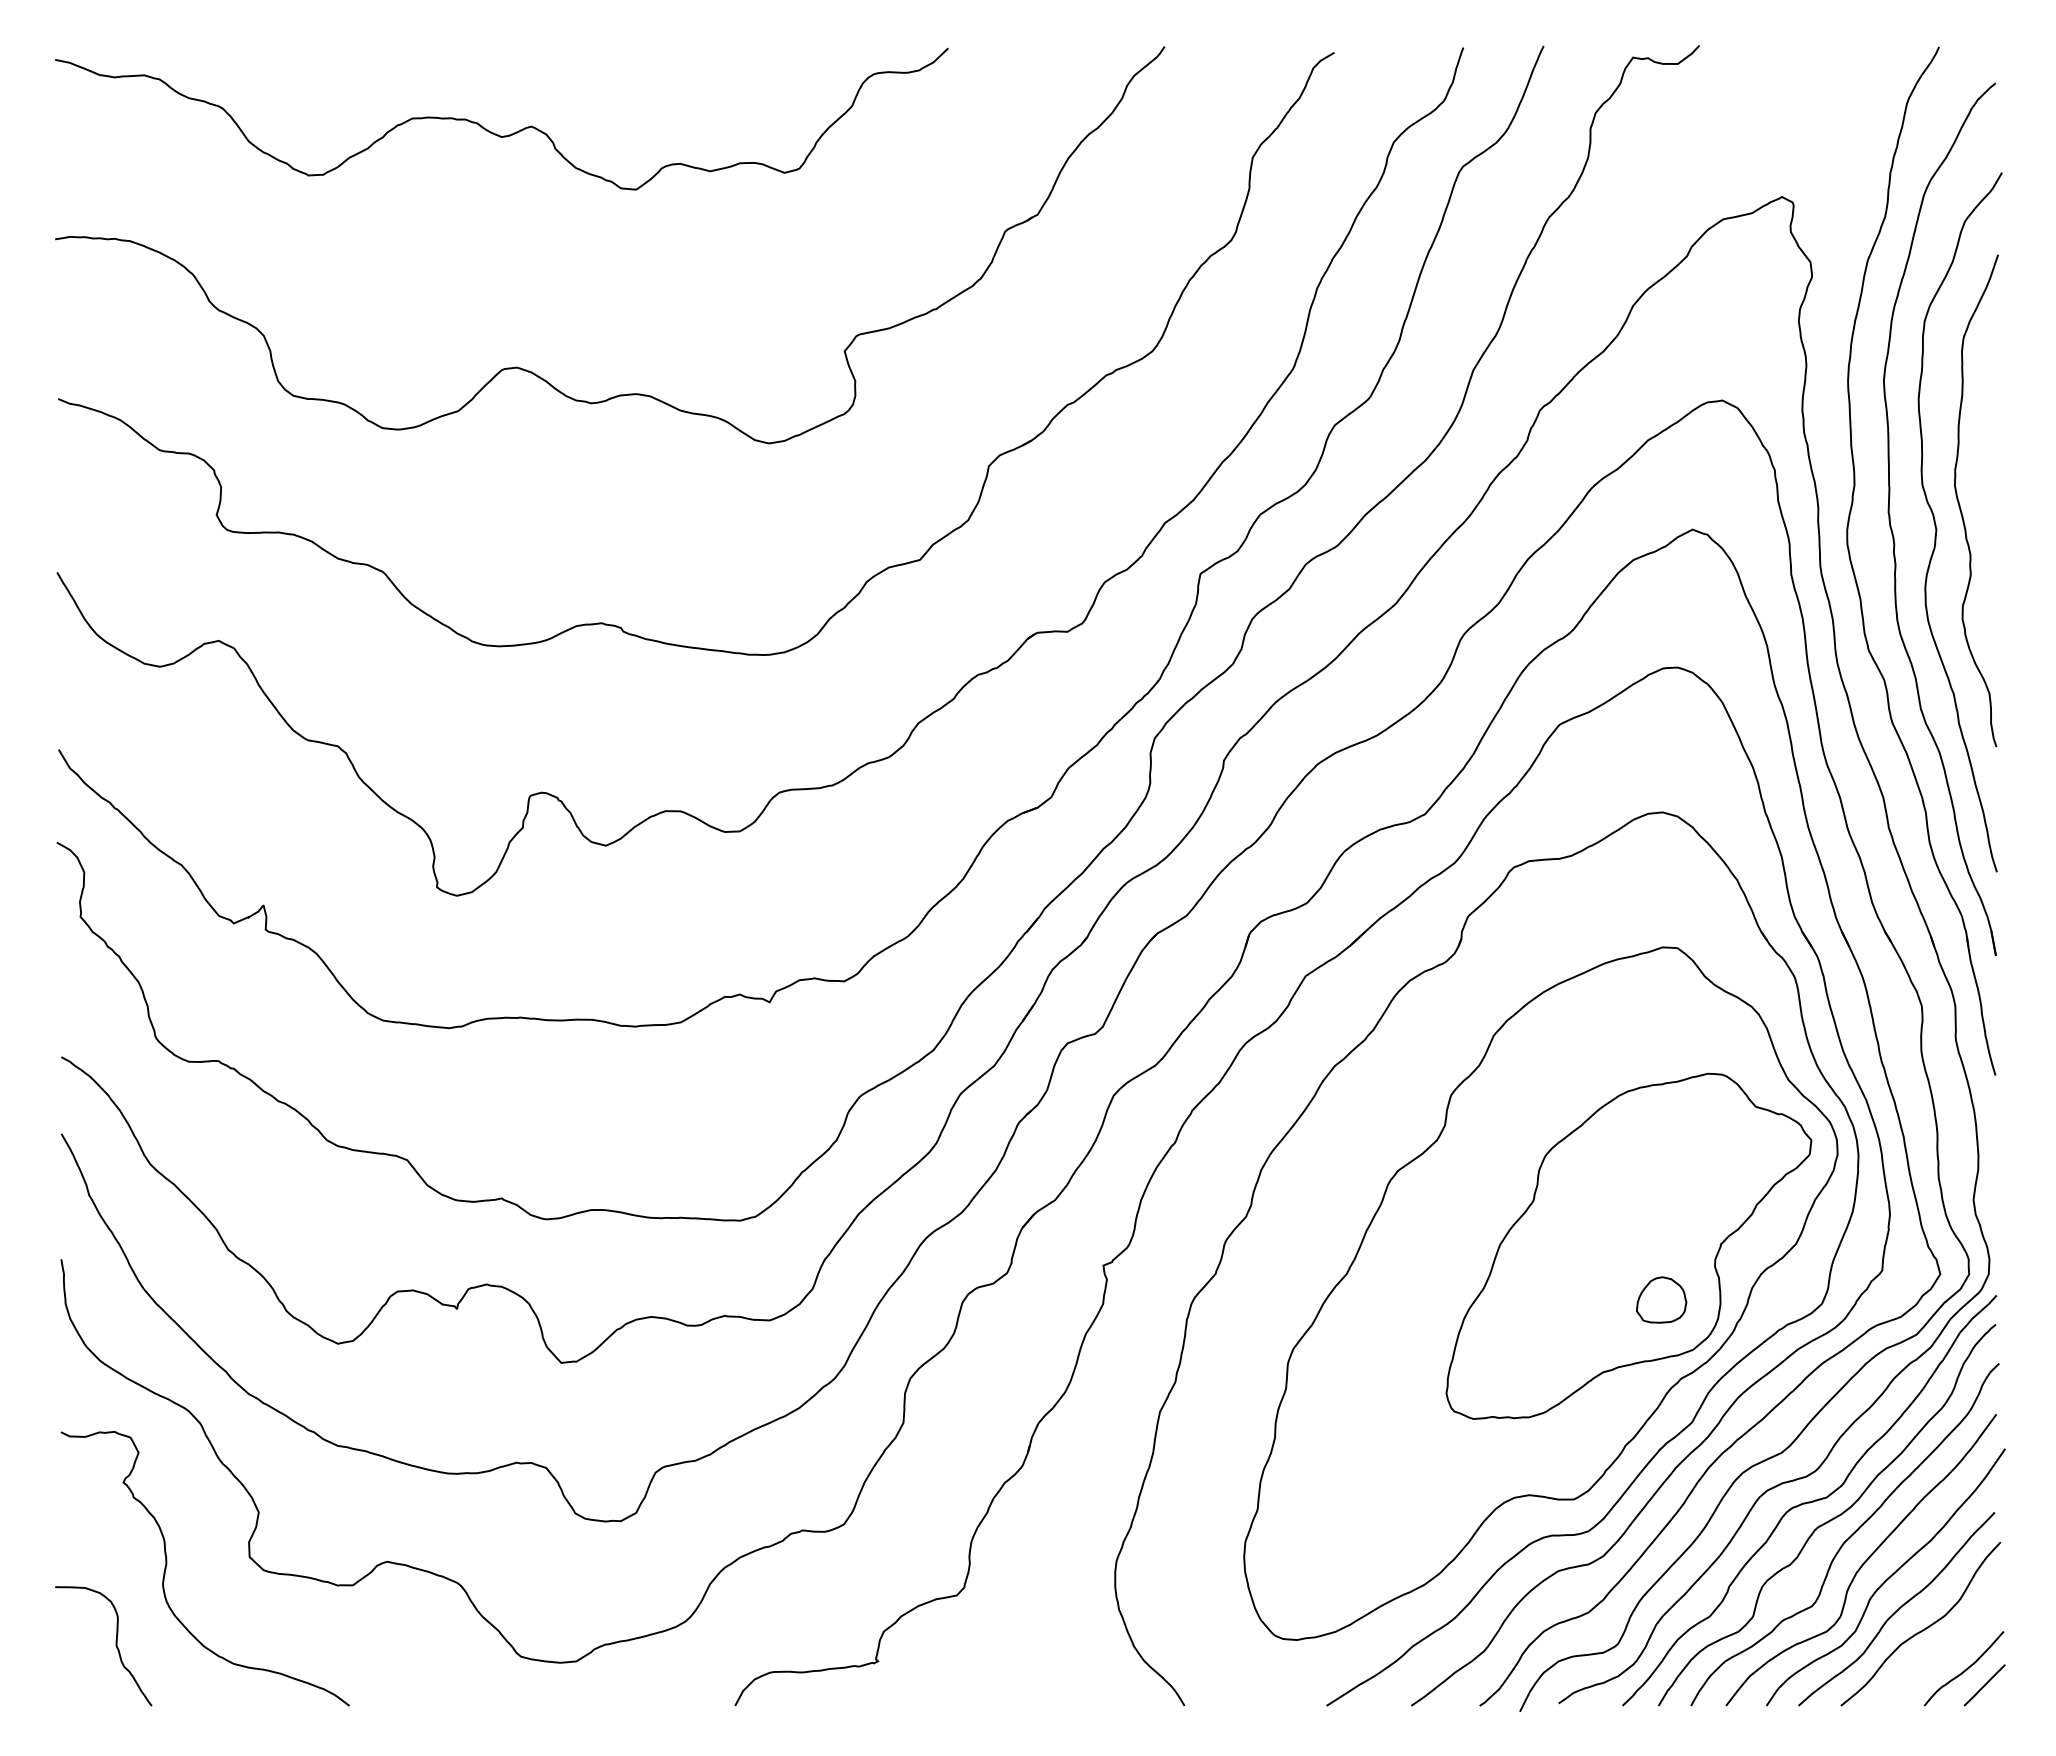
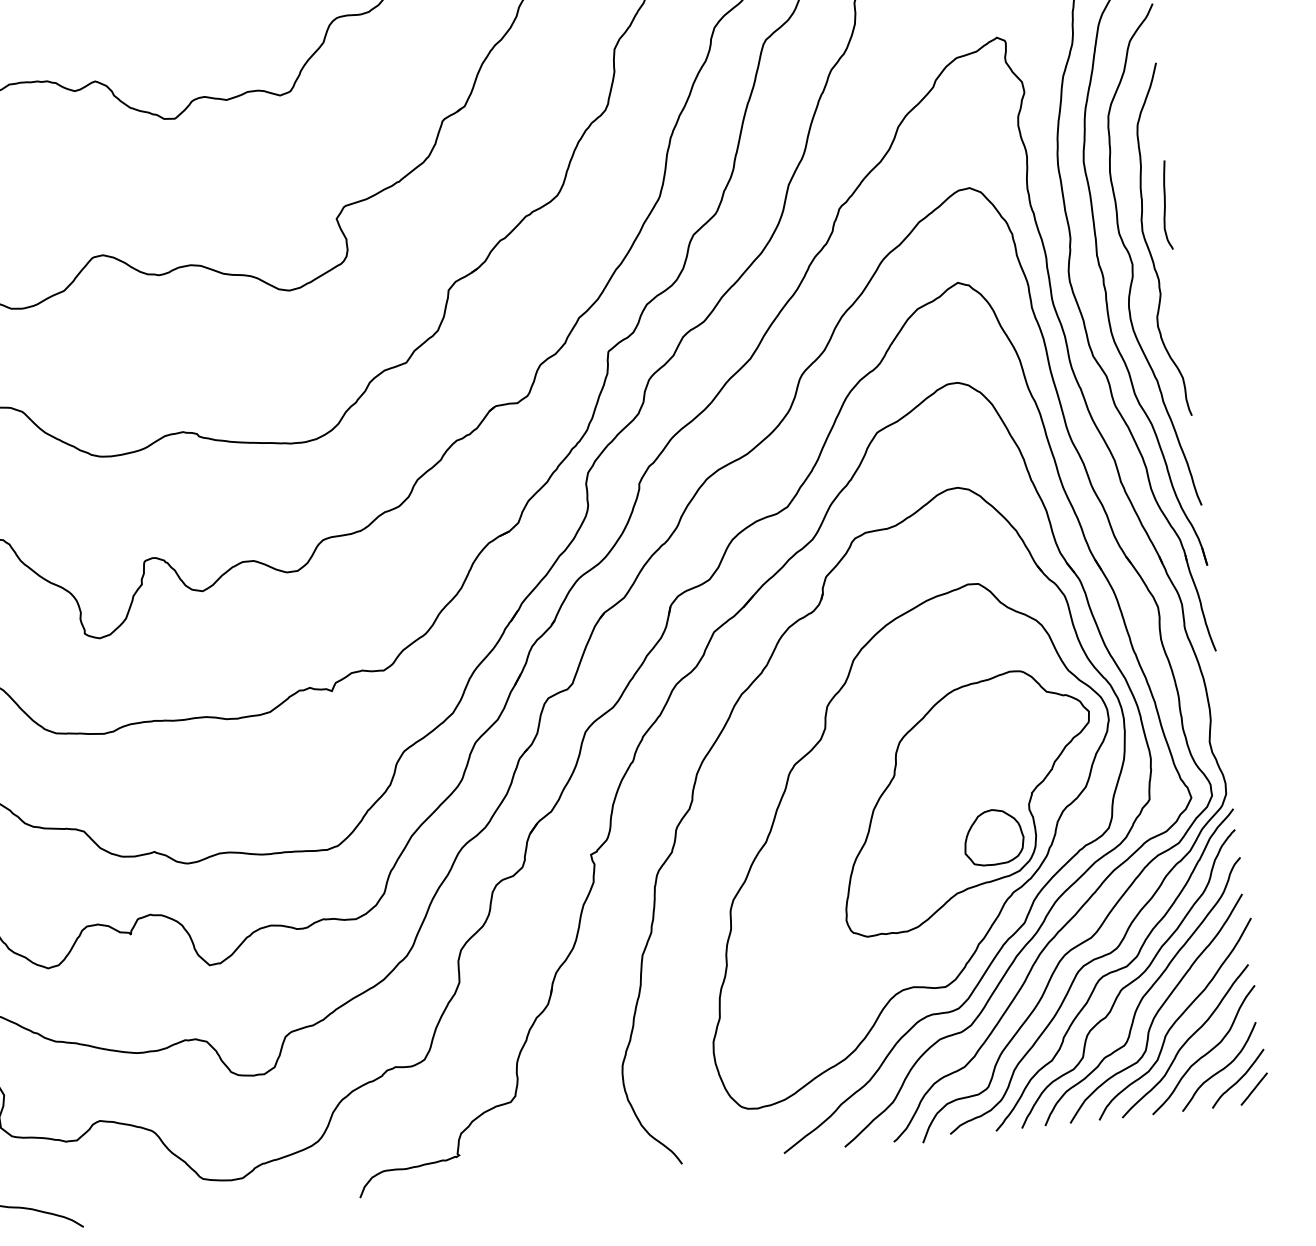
curve: (1990, 452) -> (1165, 205), added
part: (1661, 1299) -> (993, 836), size x1.67
curve: (1941, 1653) -> (1220, 1069), added

